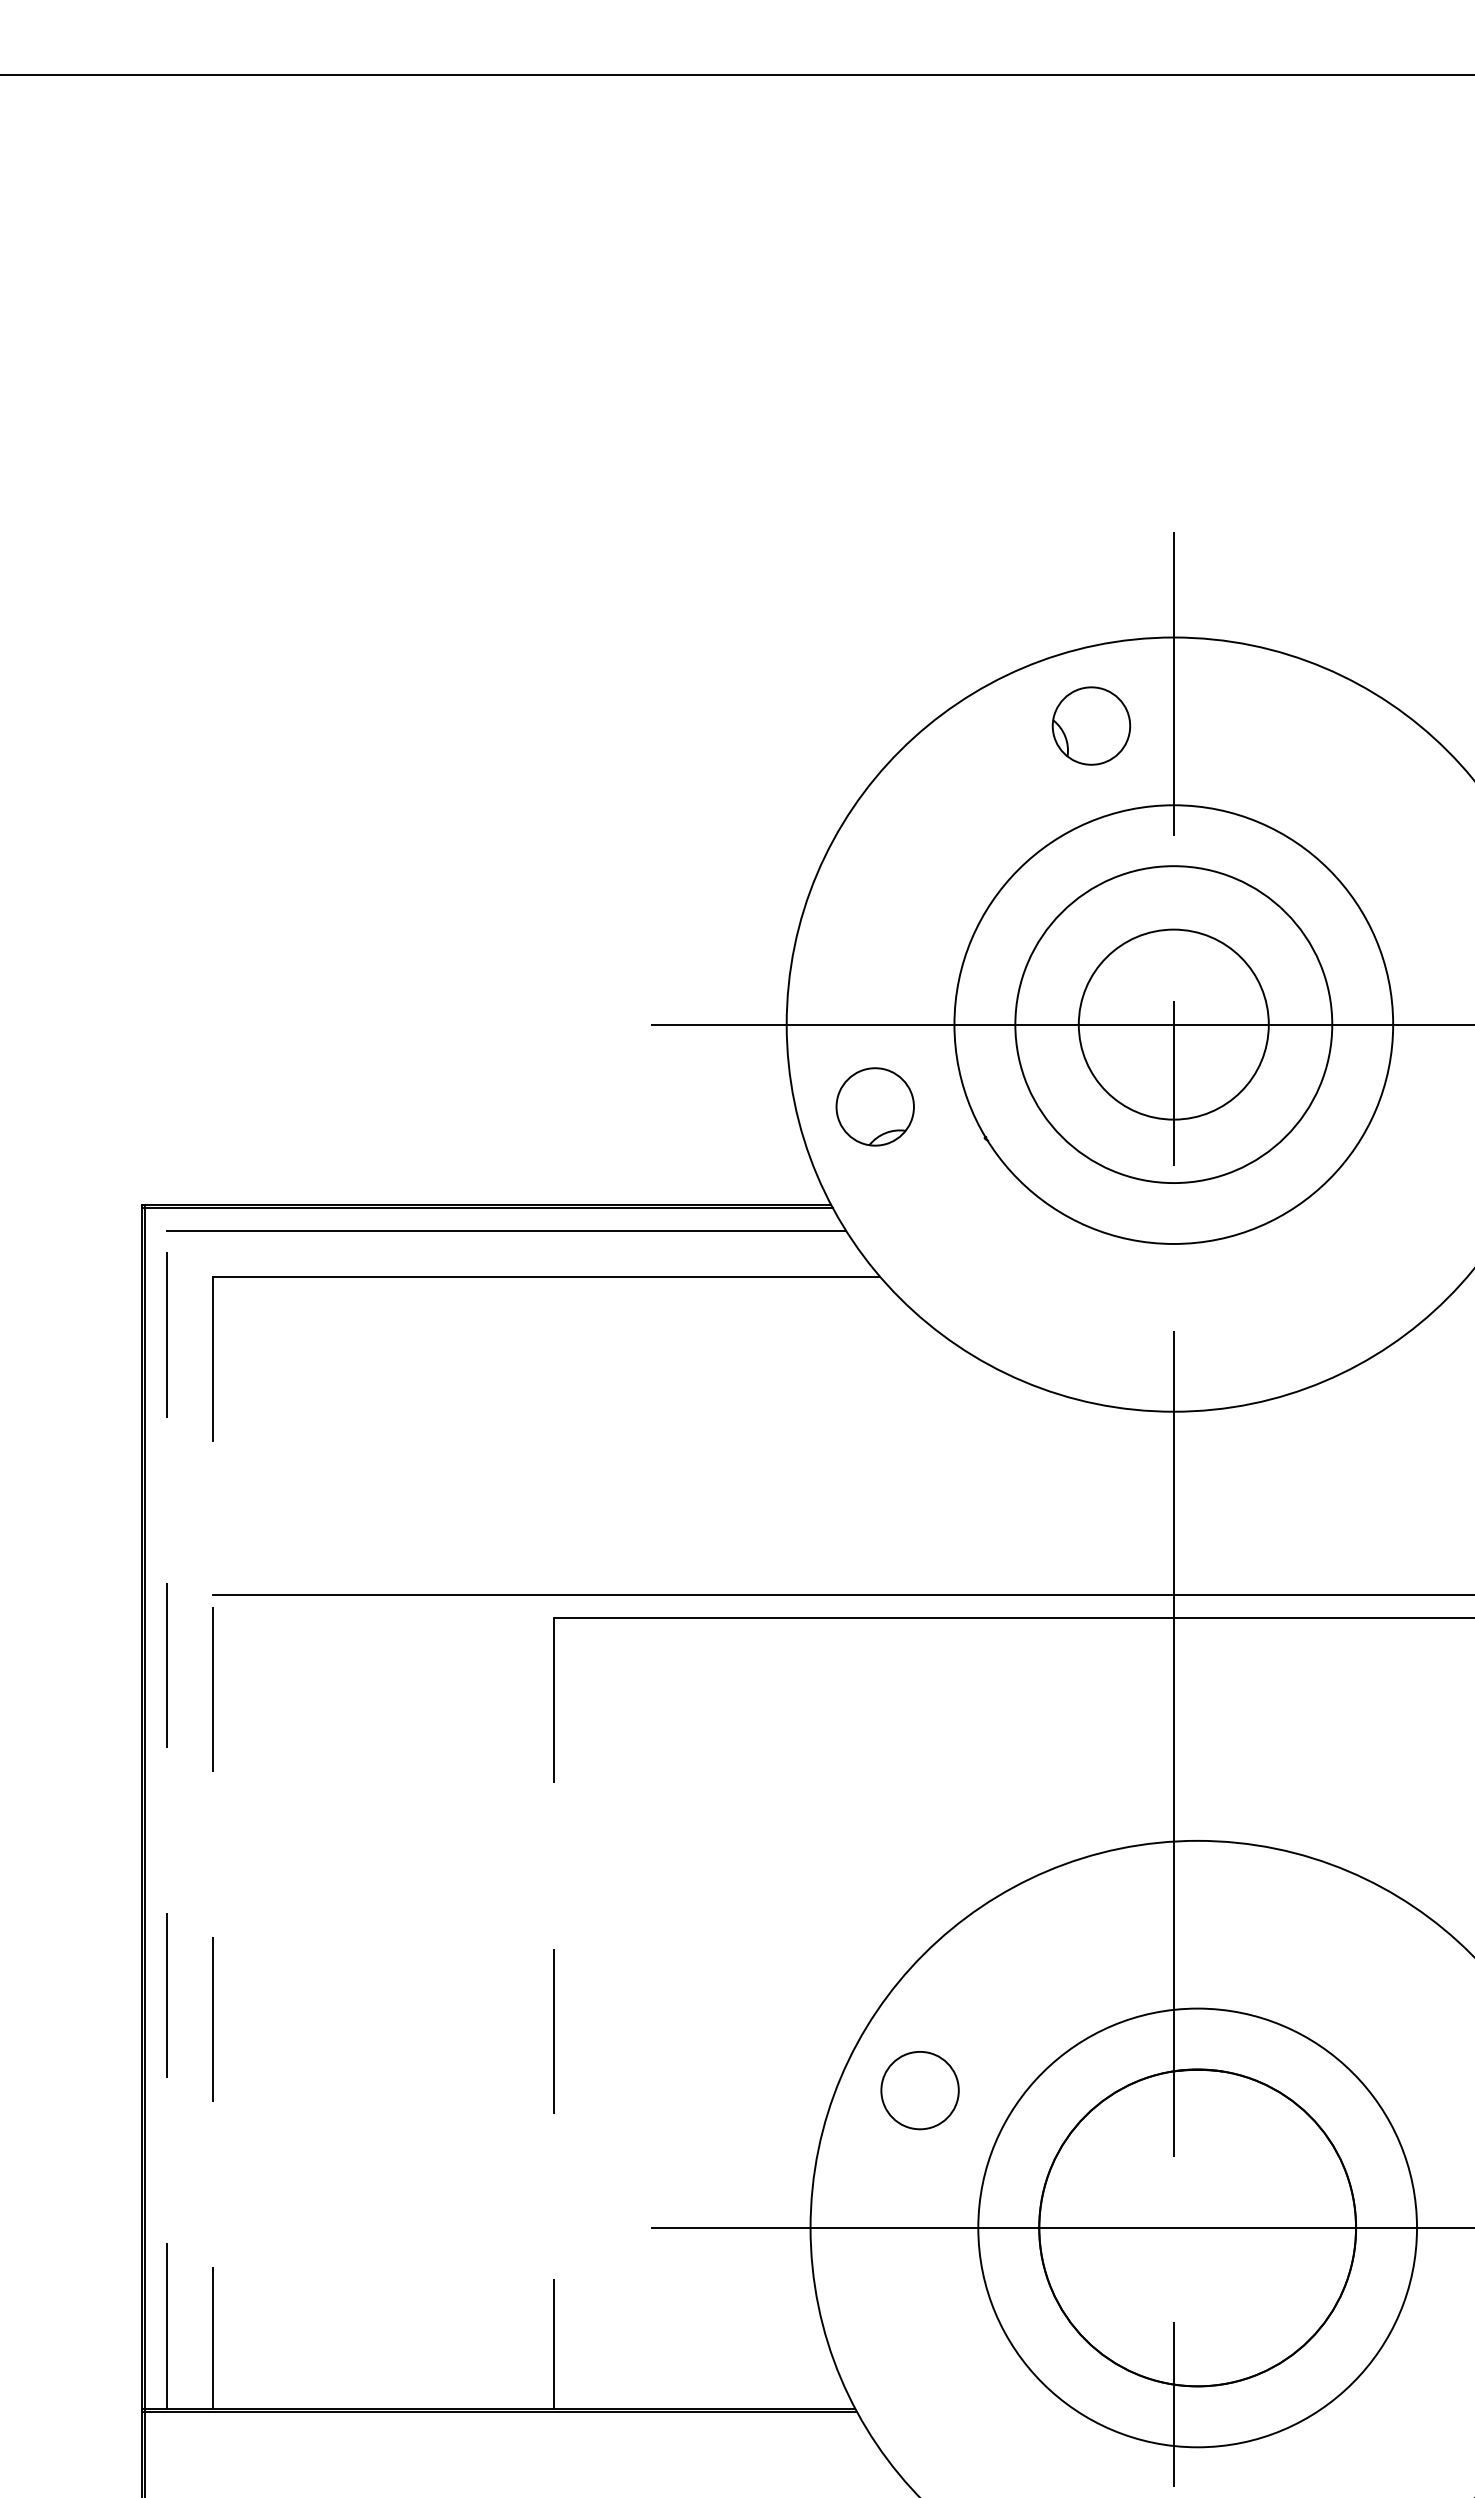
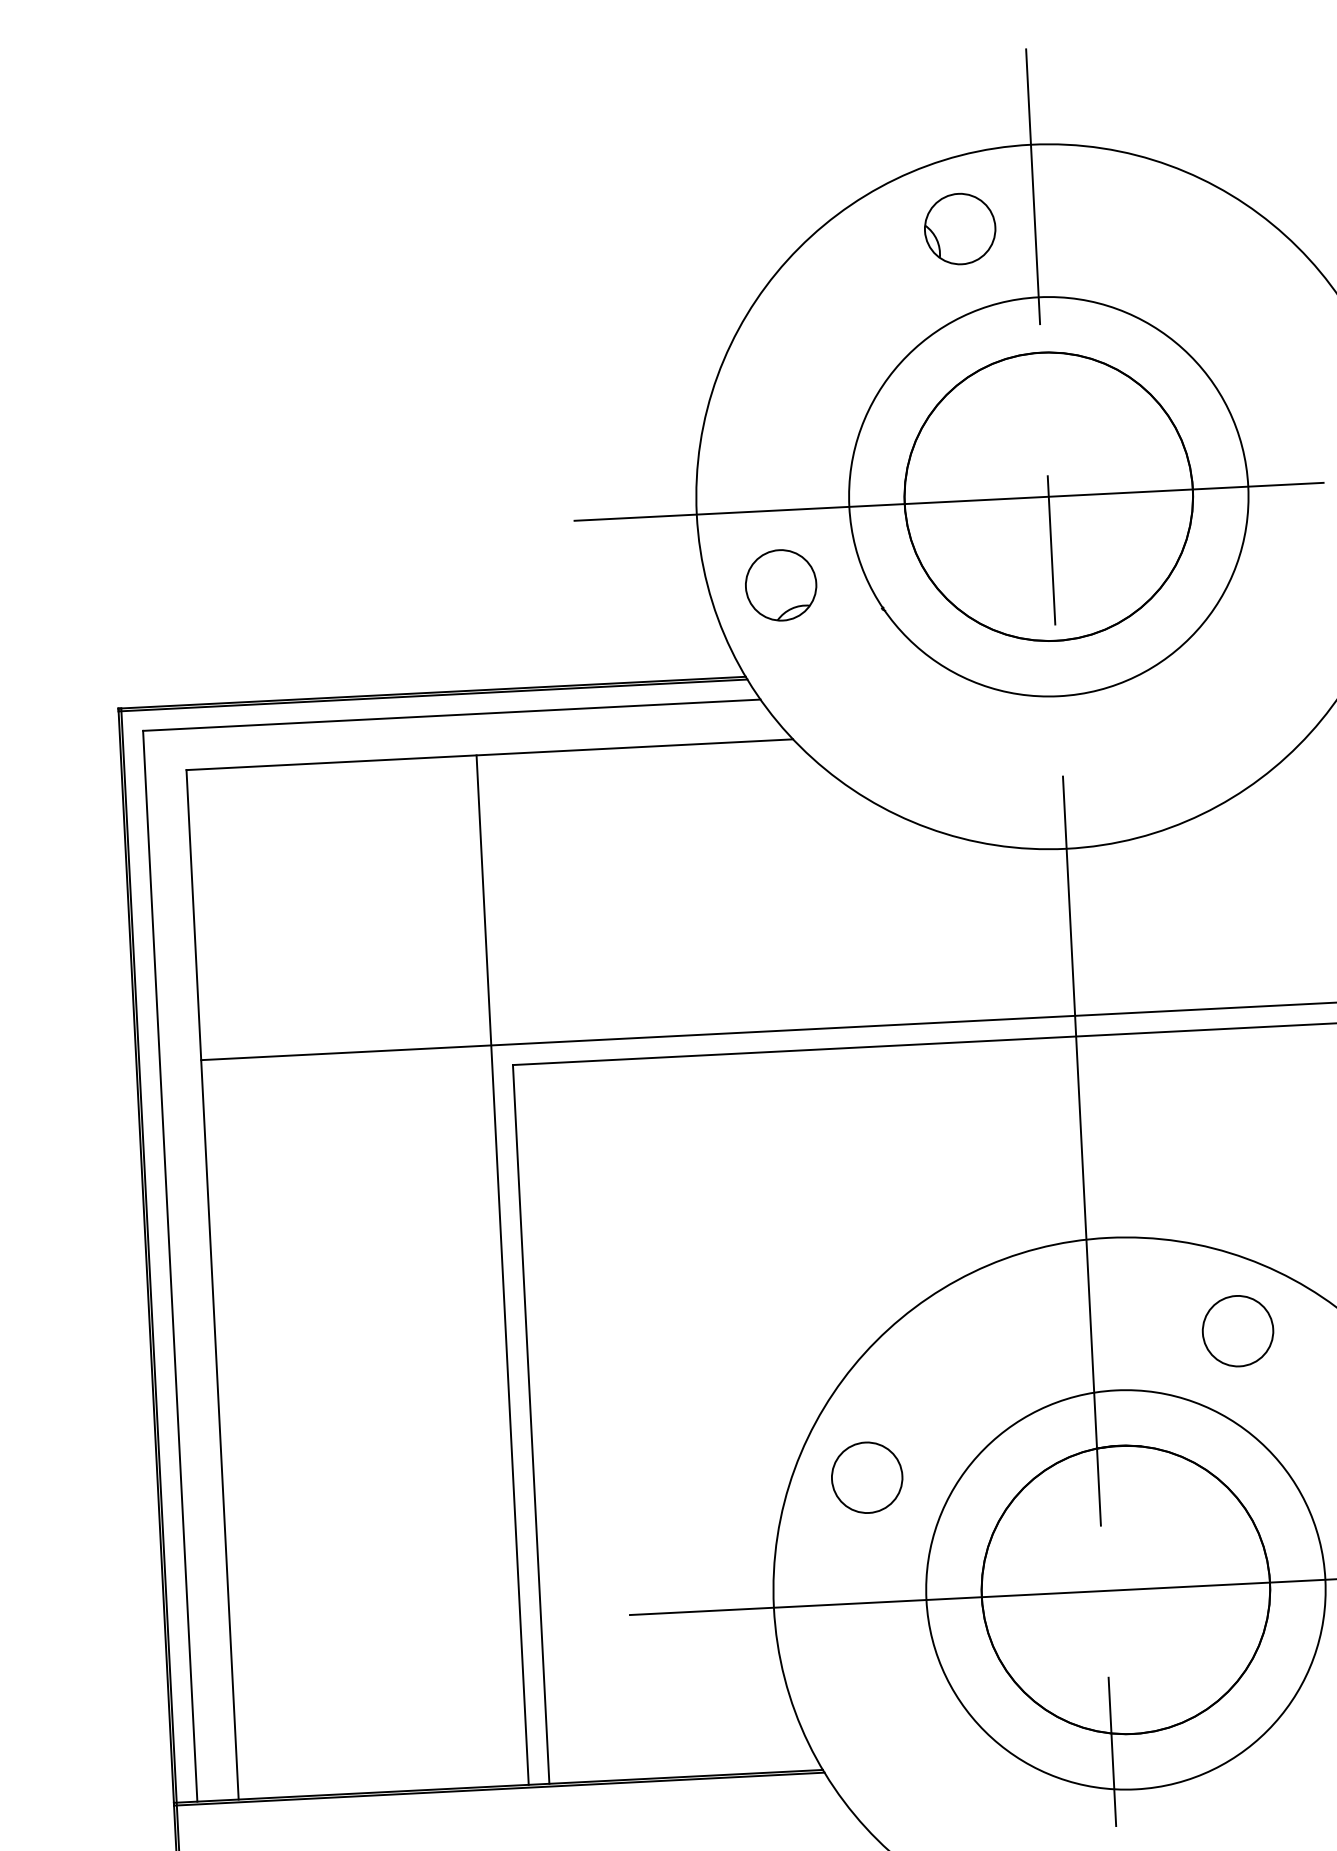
circle: (1173, 1024) -> (1048, 496), size x1.67
line: (167, 1819) -> (170, 1265), dashed -> solid
line: (531, 1842) -> (502, 1270), added
line: (212, 1843) -> (212, 1285), dashed -> solid
circle: (1334, 1949) -> (1237, 1330), added
line: (554, 2013) -> (531, 1424), dashed -> solid

